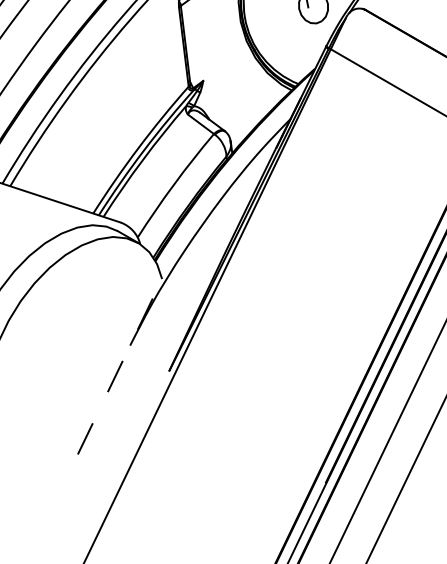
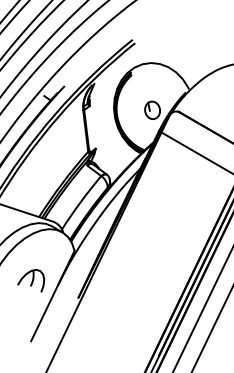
part: (78, 336) -> (31, 280), added
line: (121, 365) -> (53, 295), dashed -> solid

